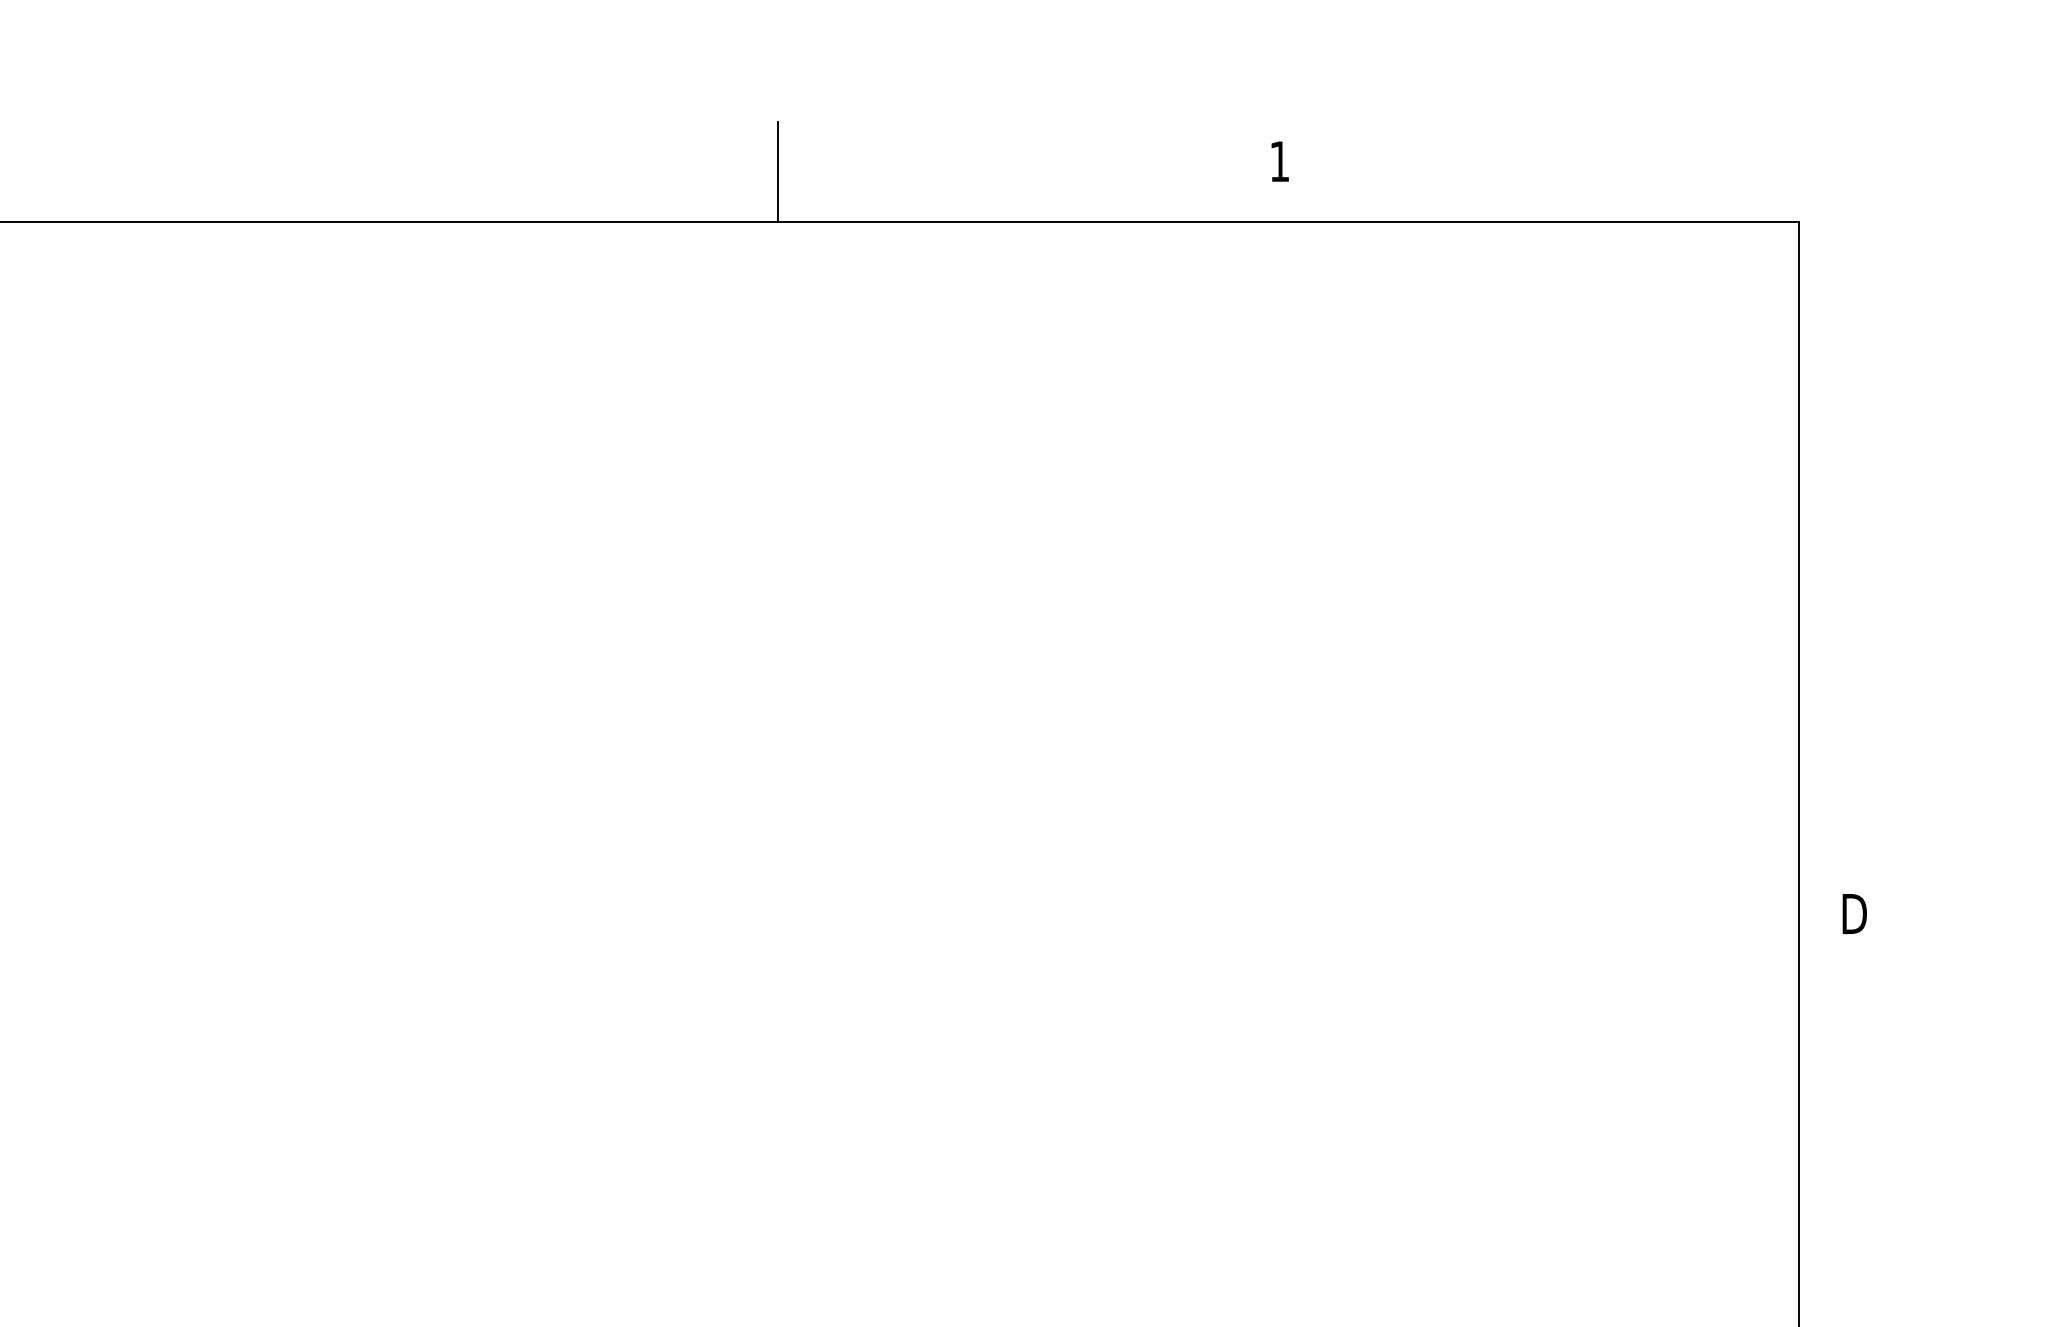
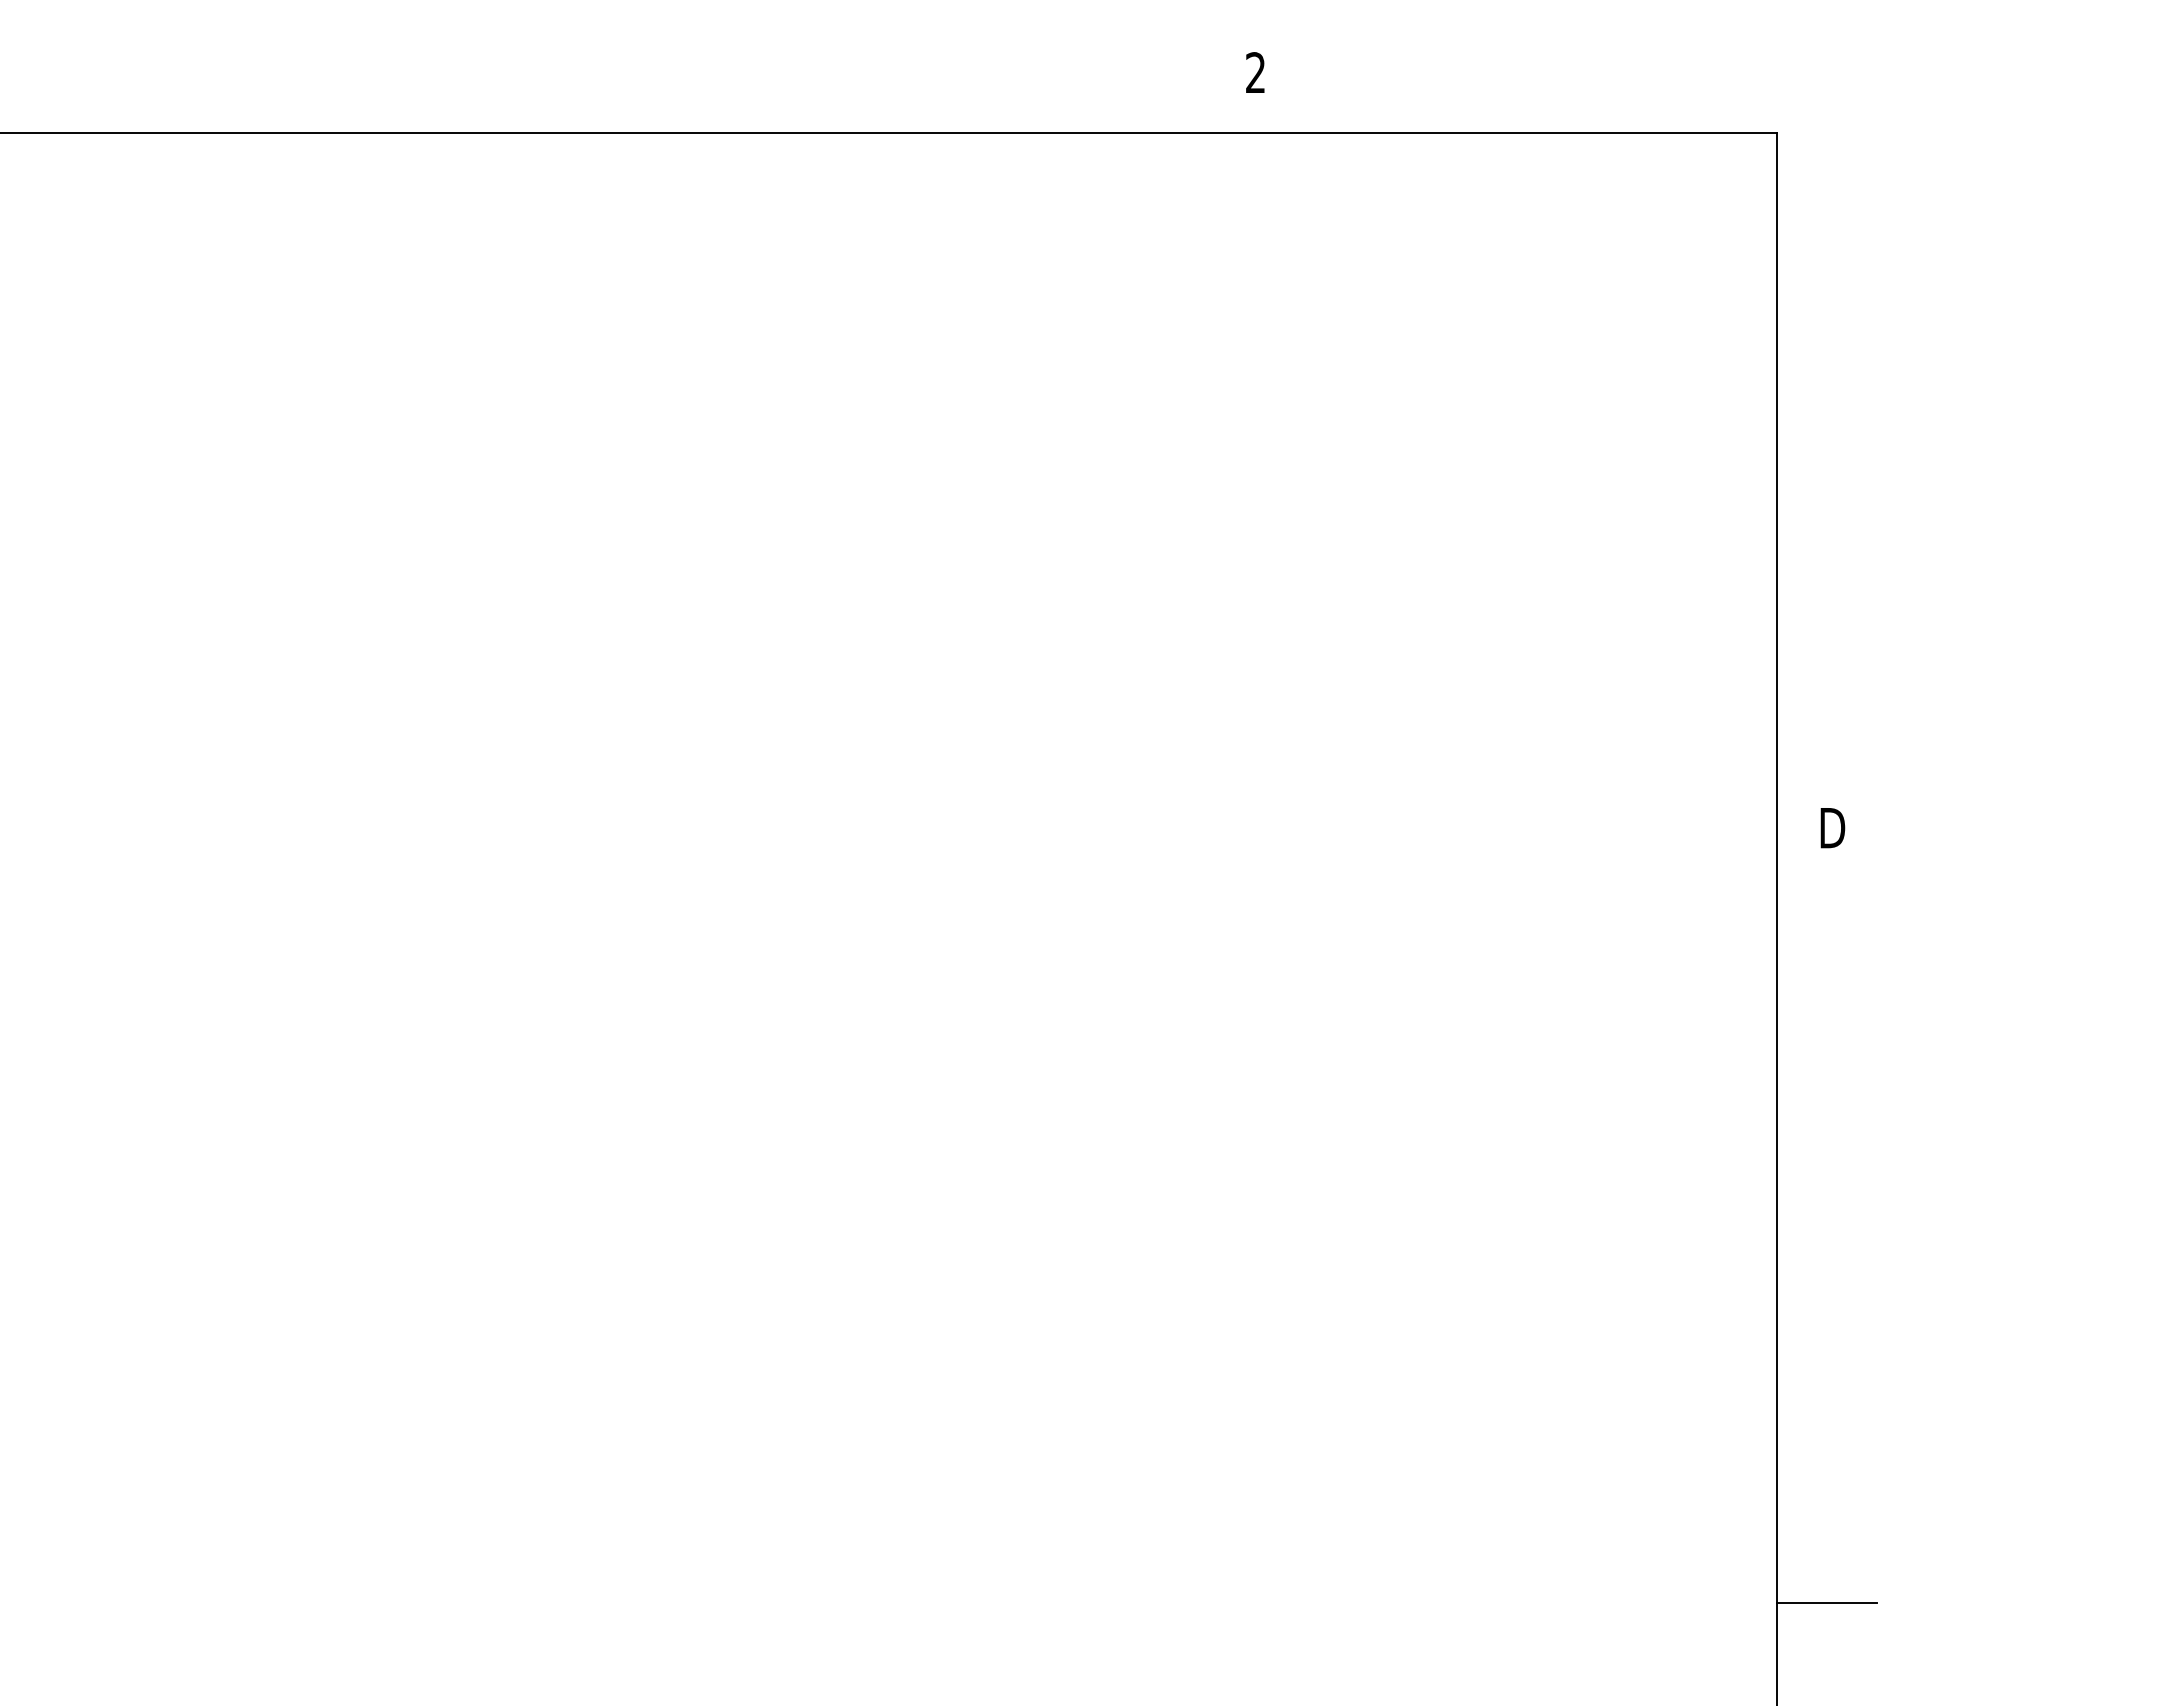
text: (1279, 161) -> (1255, 72), 1 -> 2
line: (778, 171) -> (752, 82), removed

